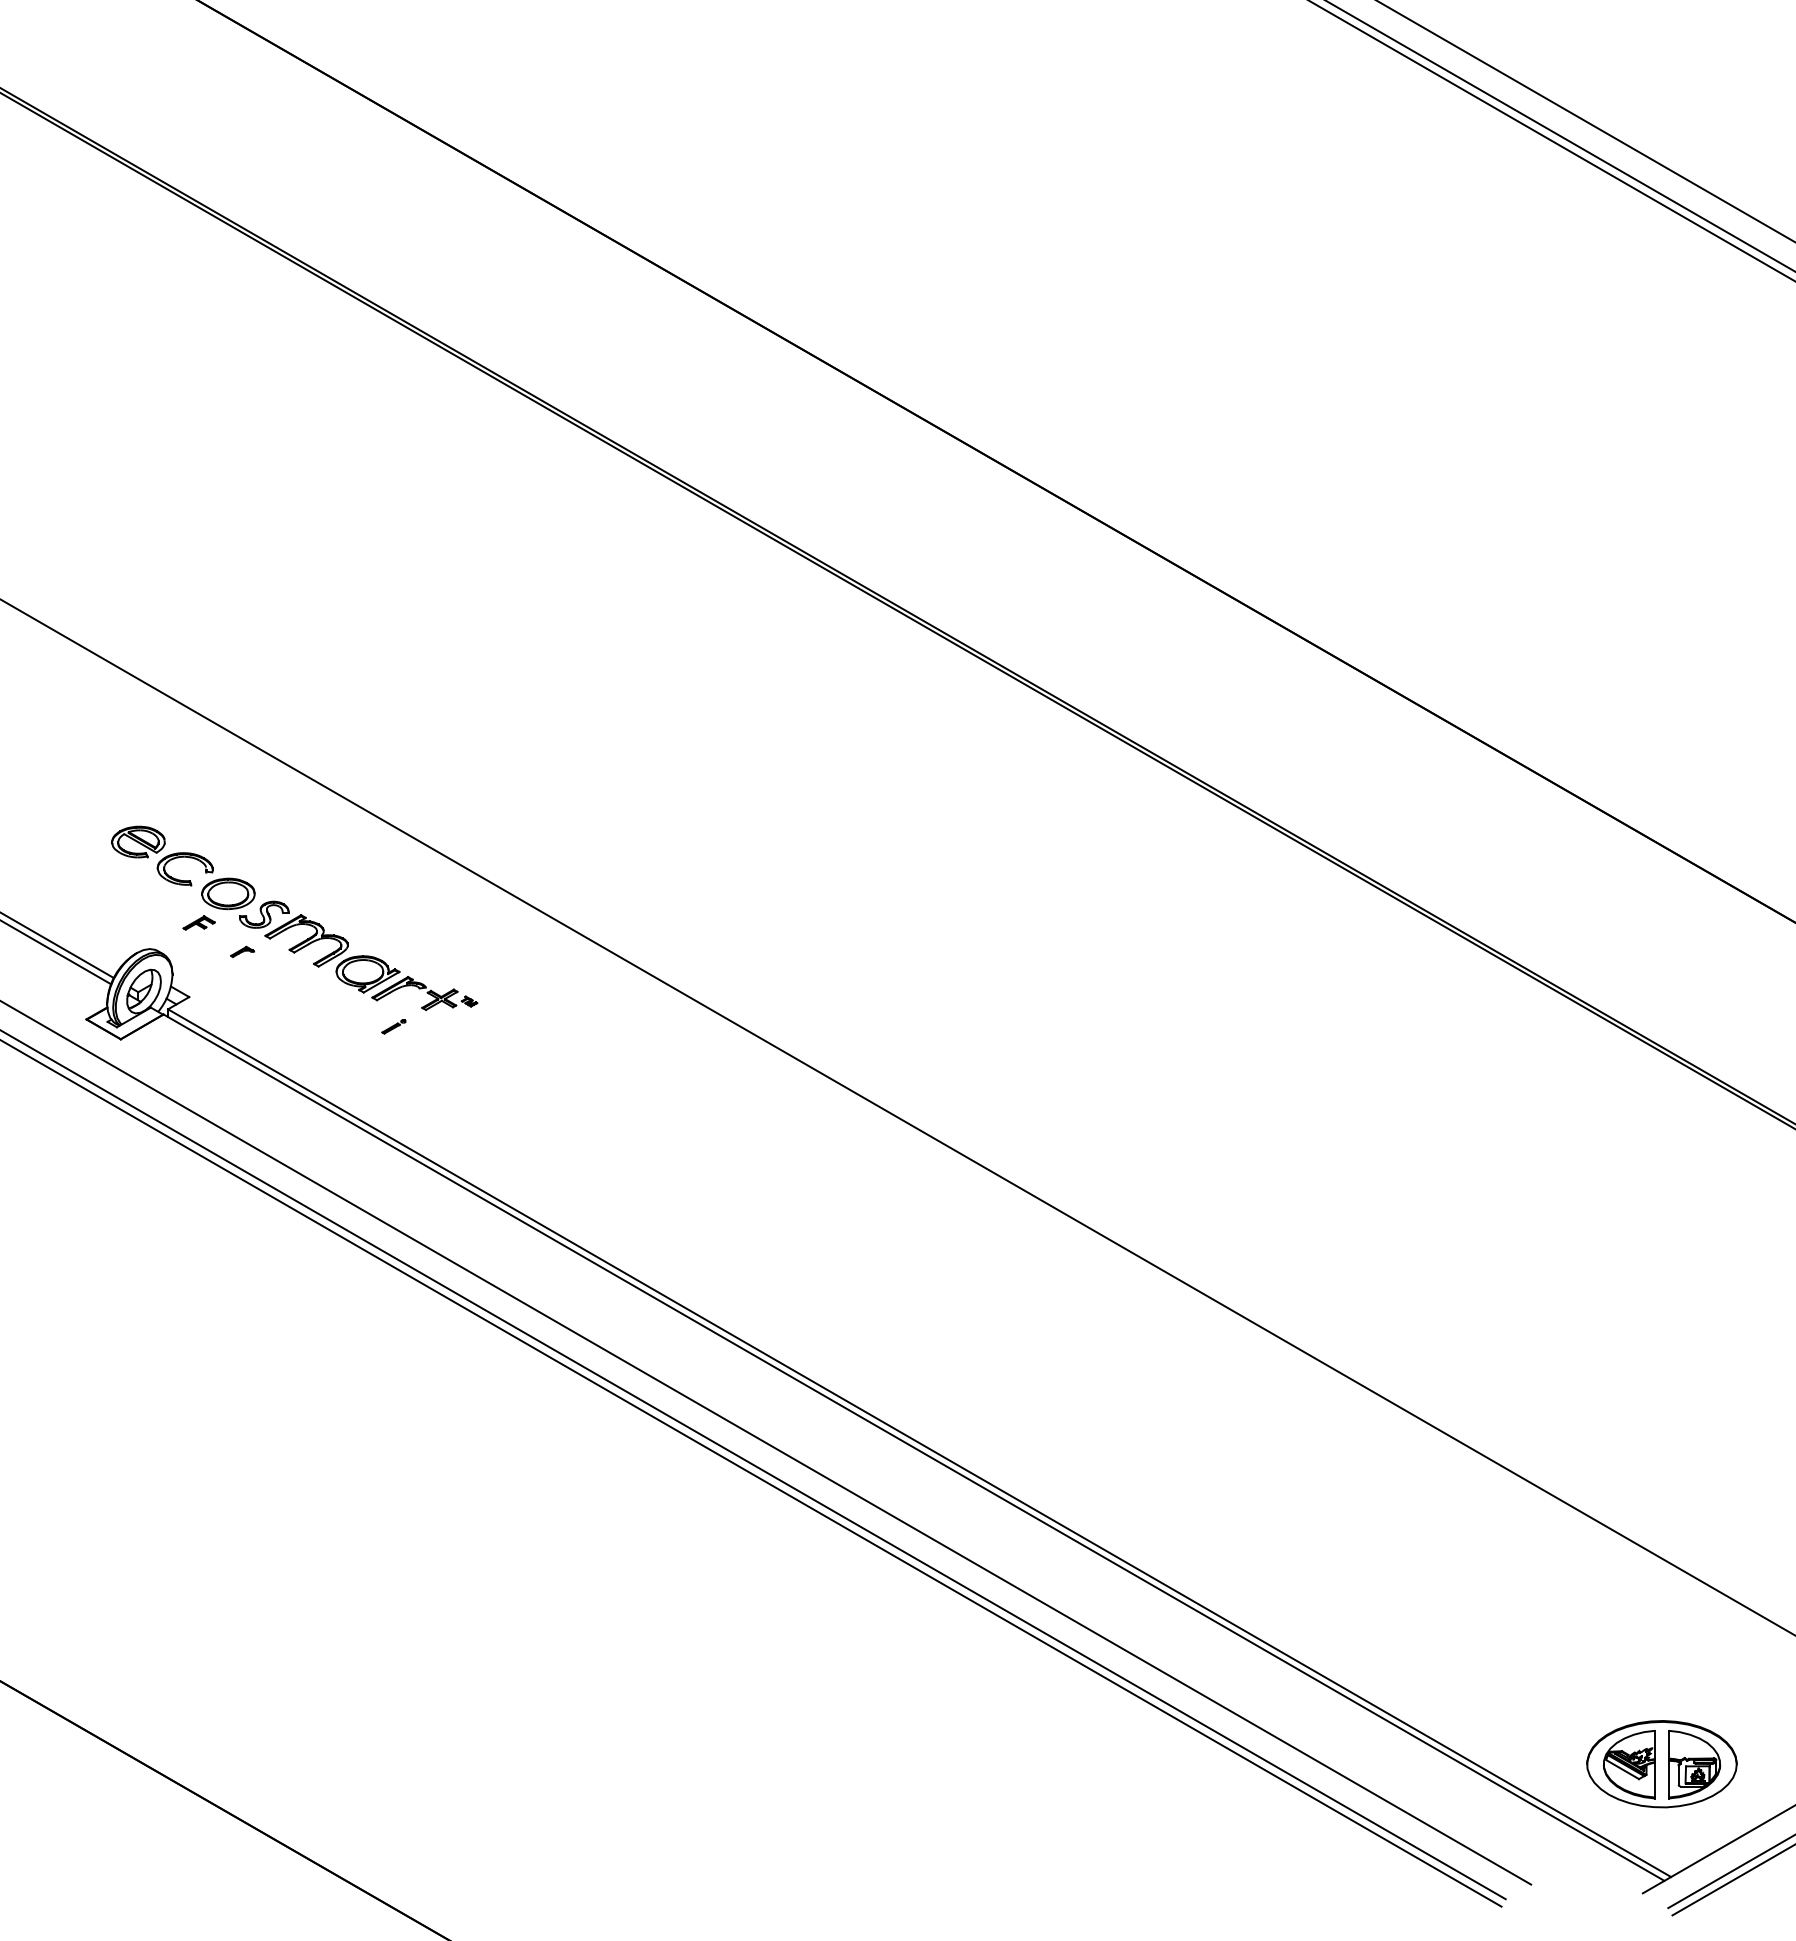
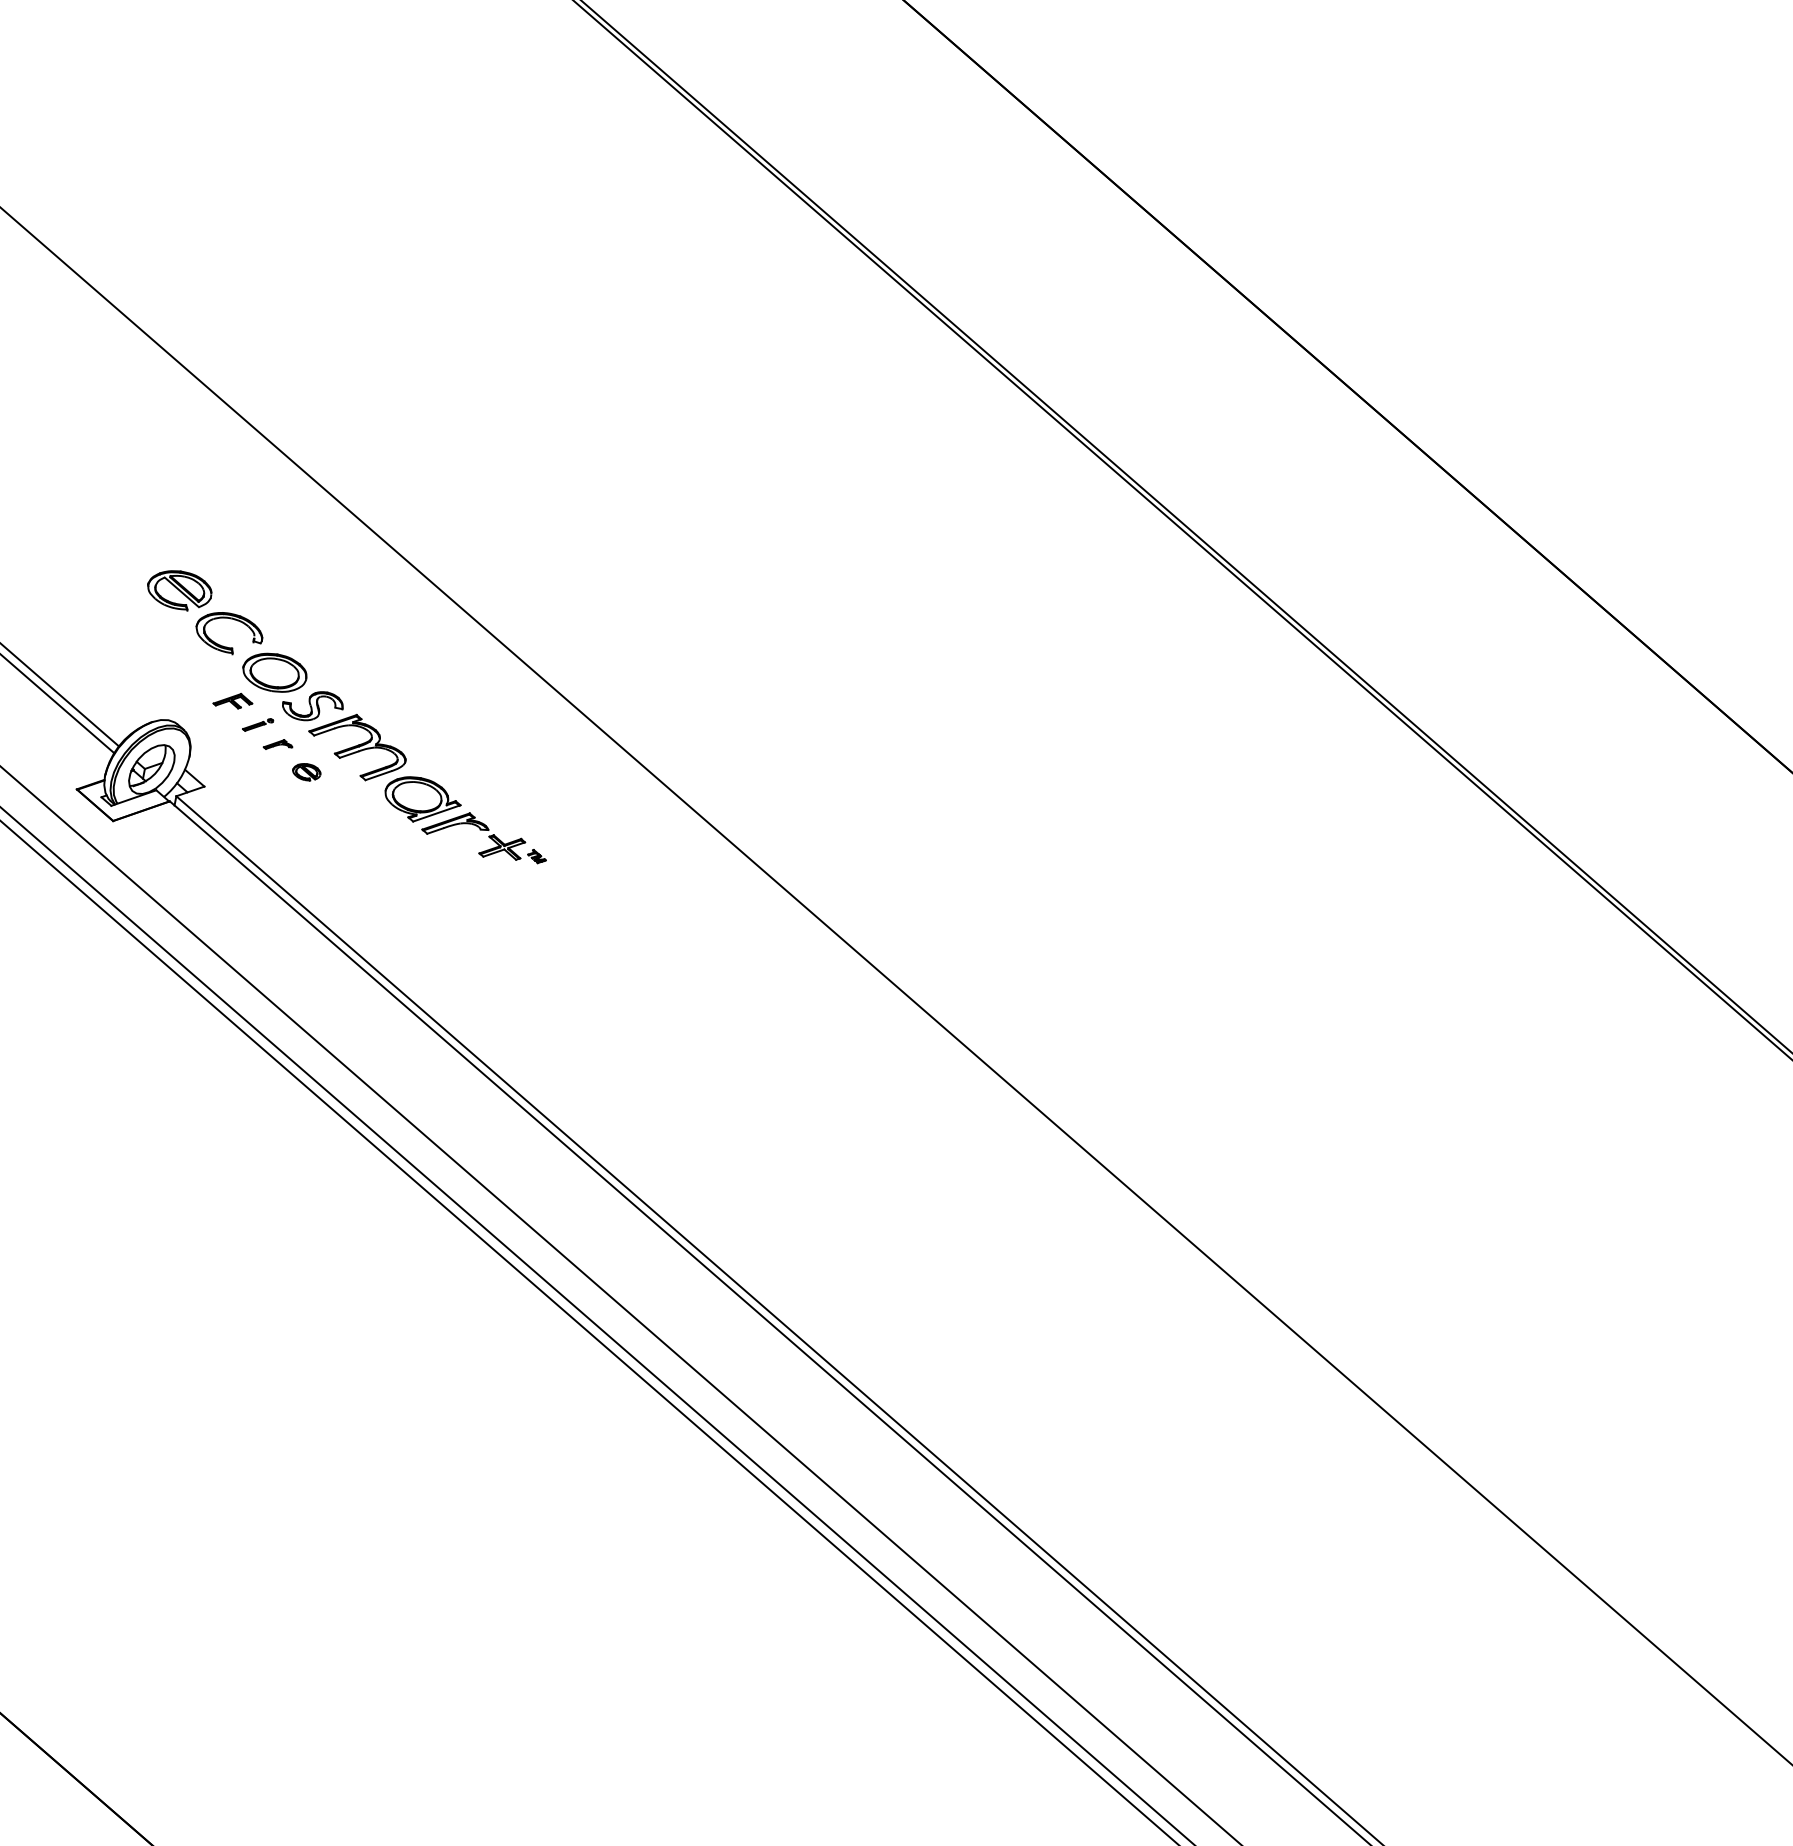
part: (269, 968) -> (306, 771), added
part: (393, 1026) -> (257, 724), moved

